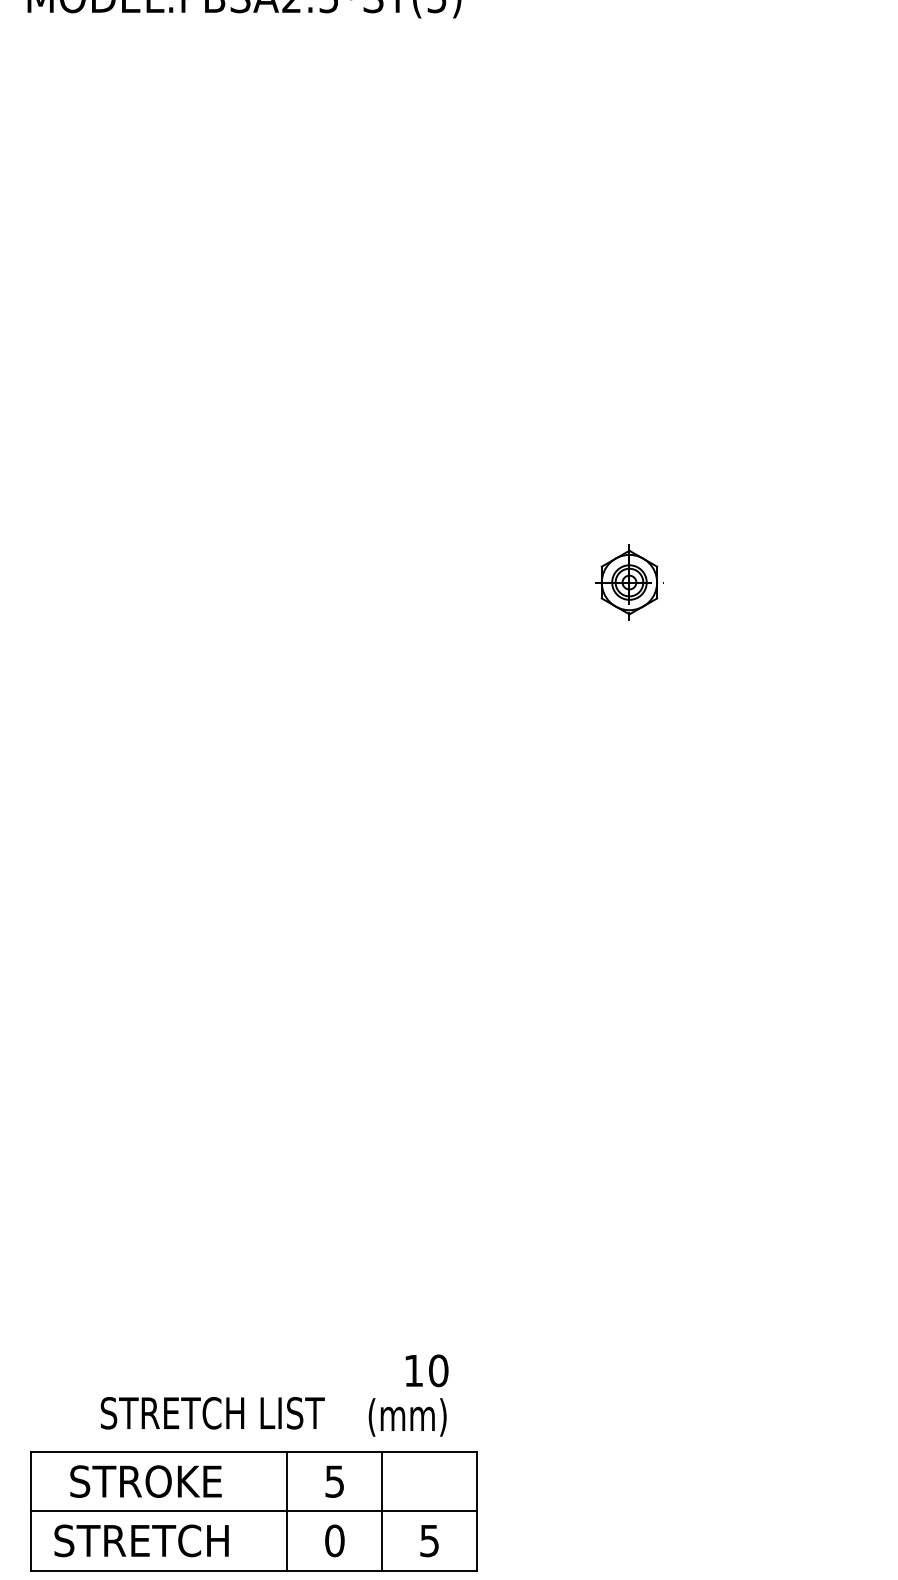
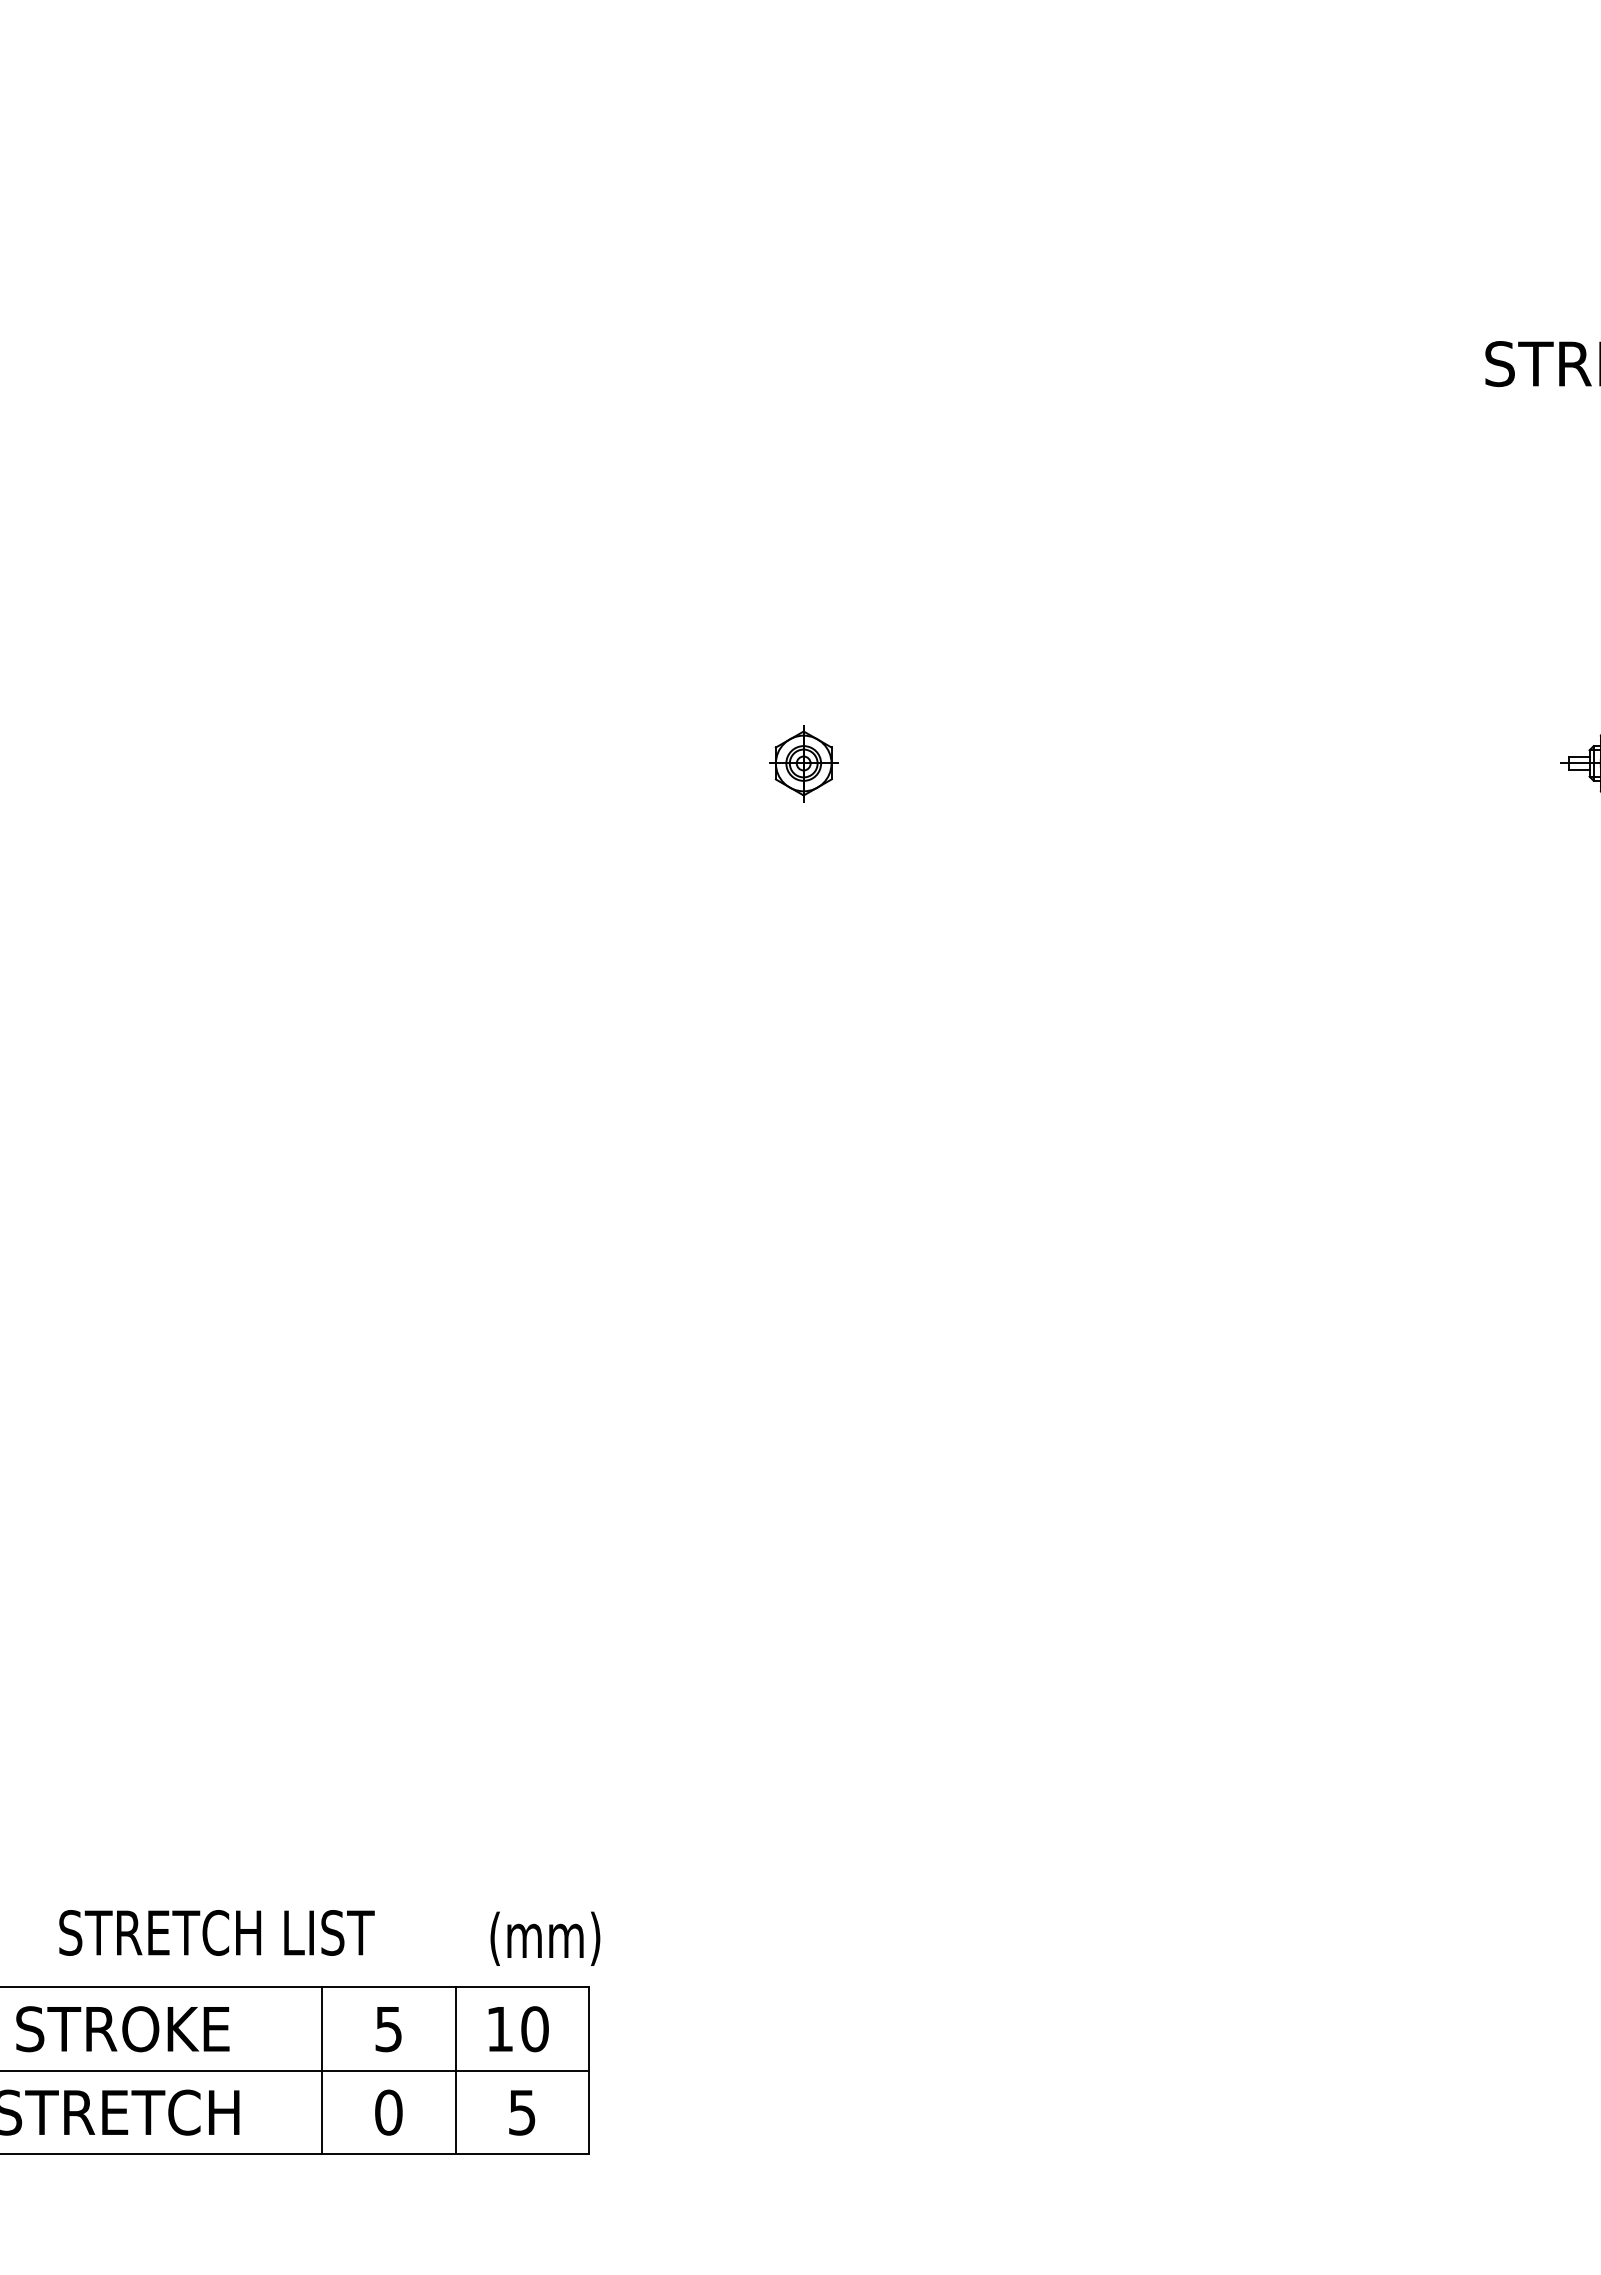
part: (629, 582) -> (803, 763), size x0.71
text: (426, 1371) -> (518, 2029), moved
text: (407, 1417) -> (545, 1938), moved

